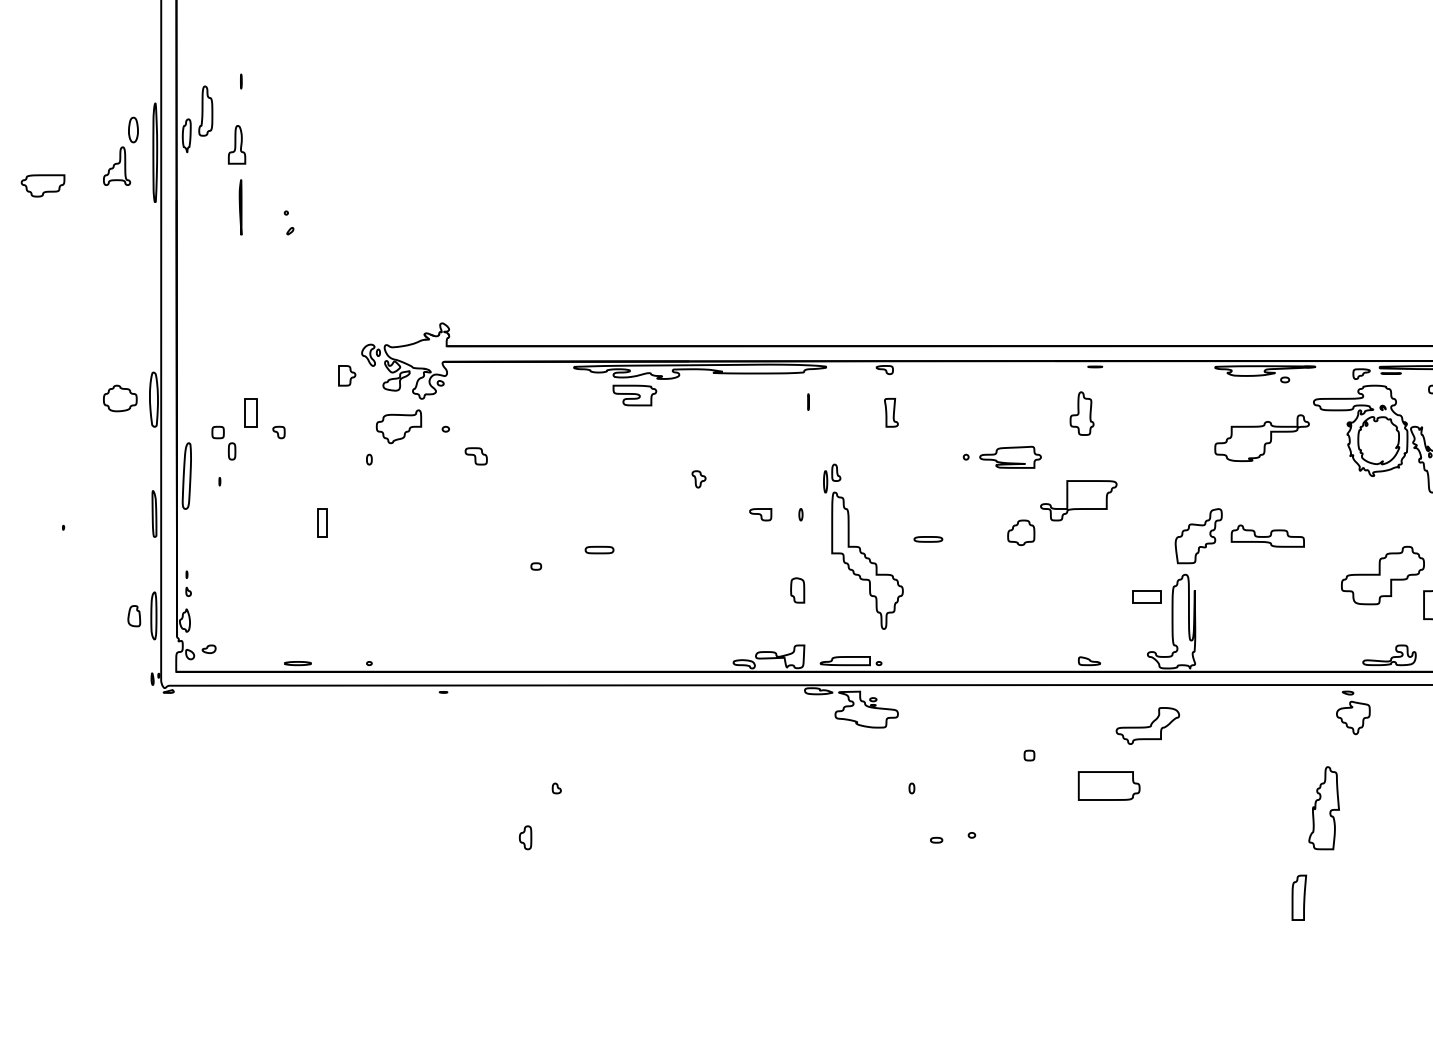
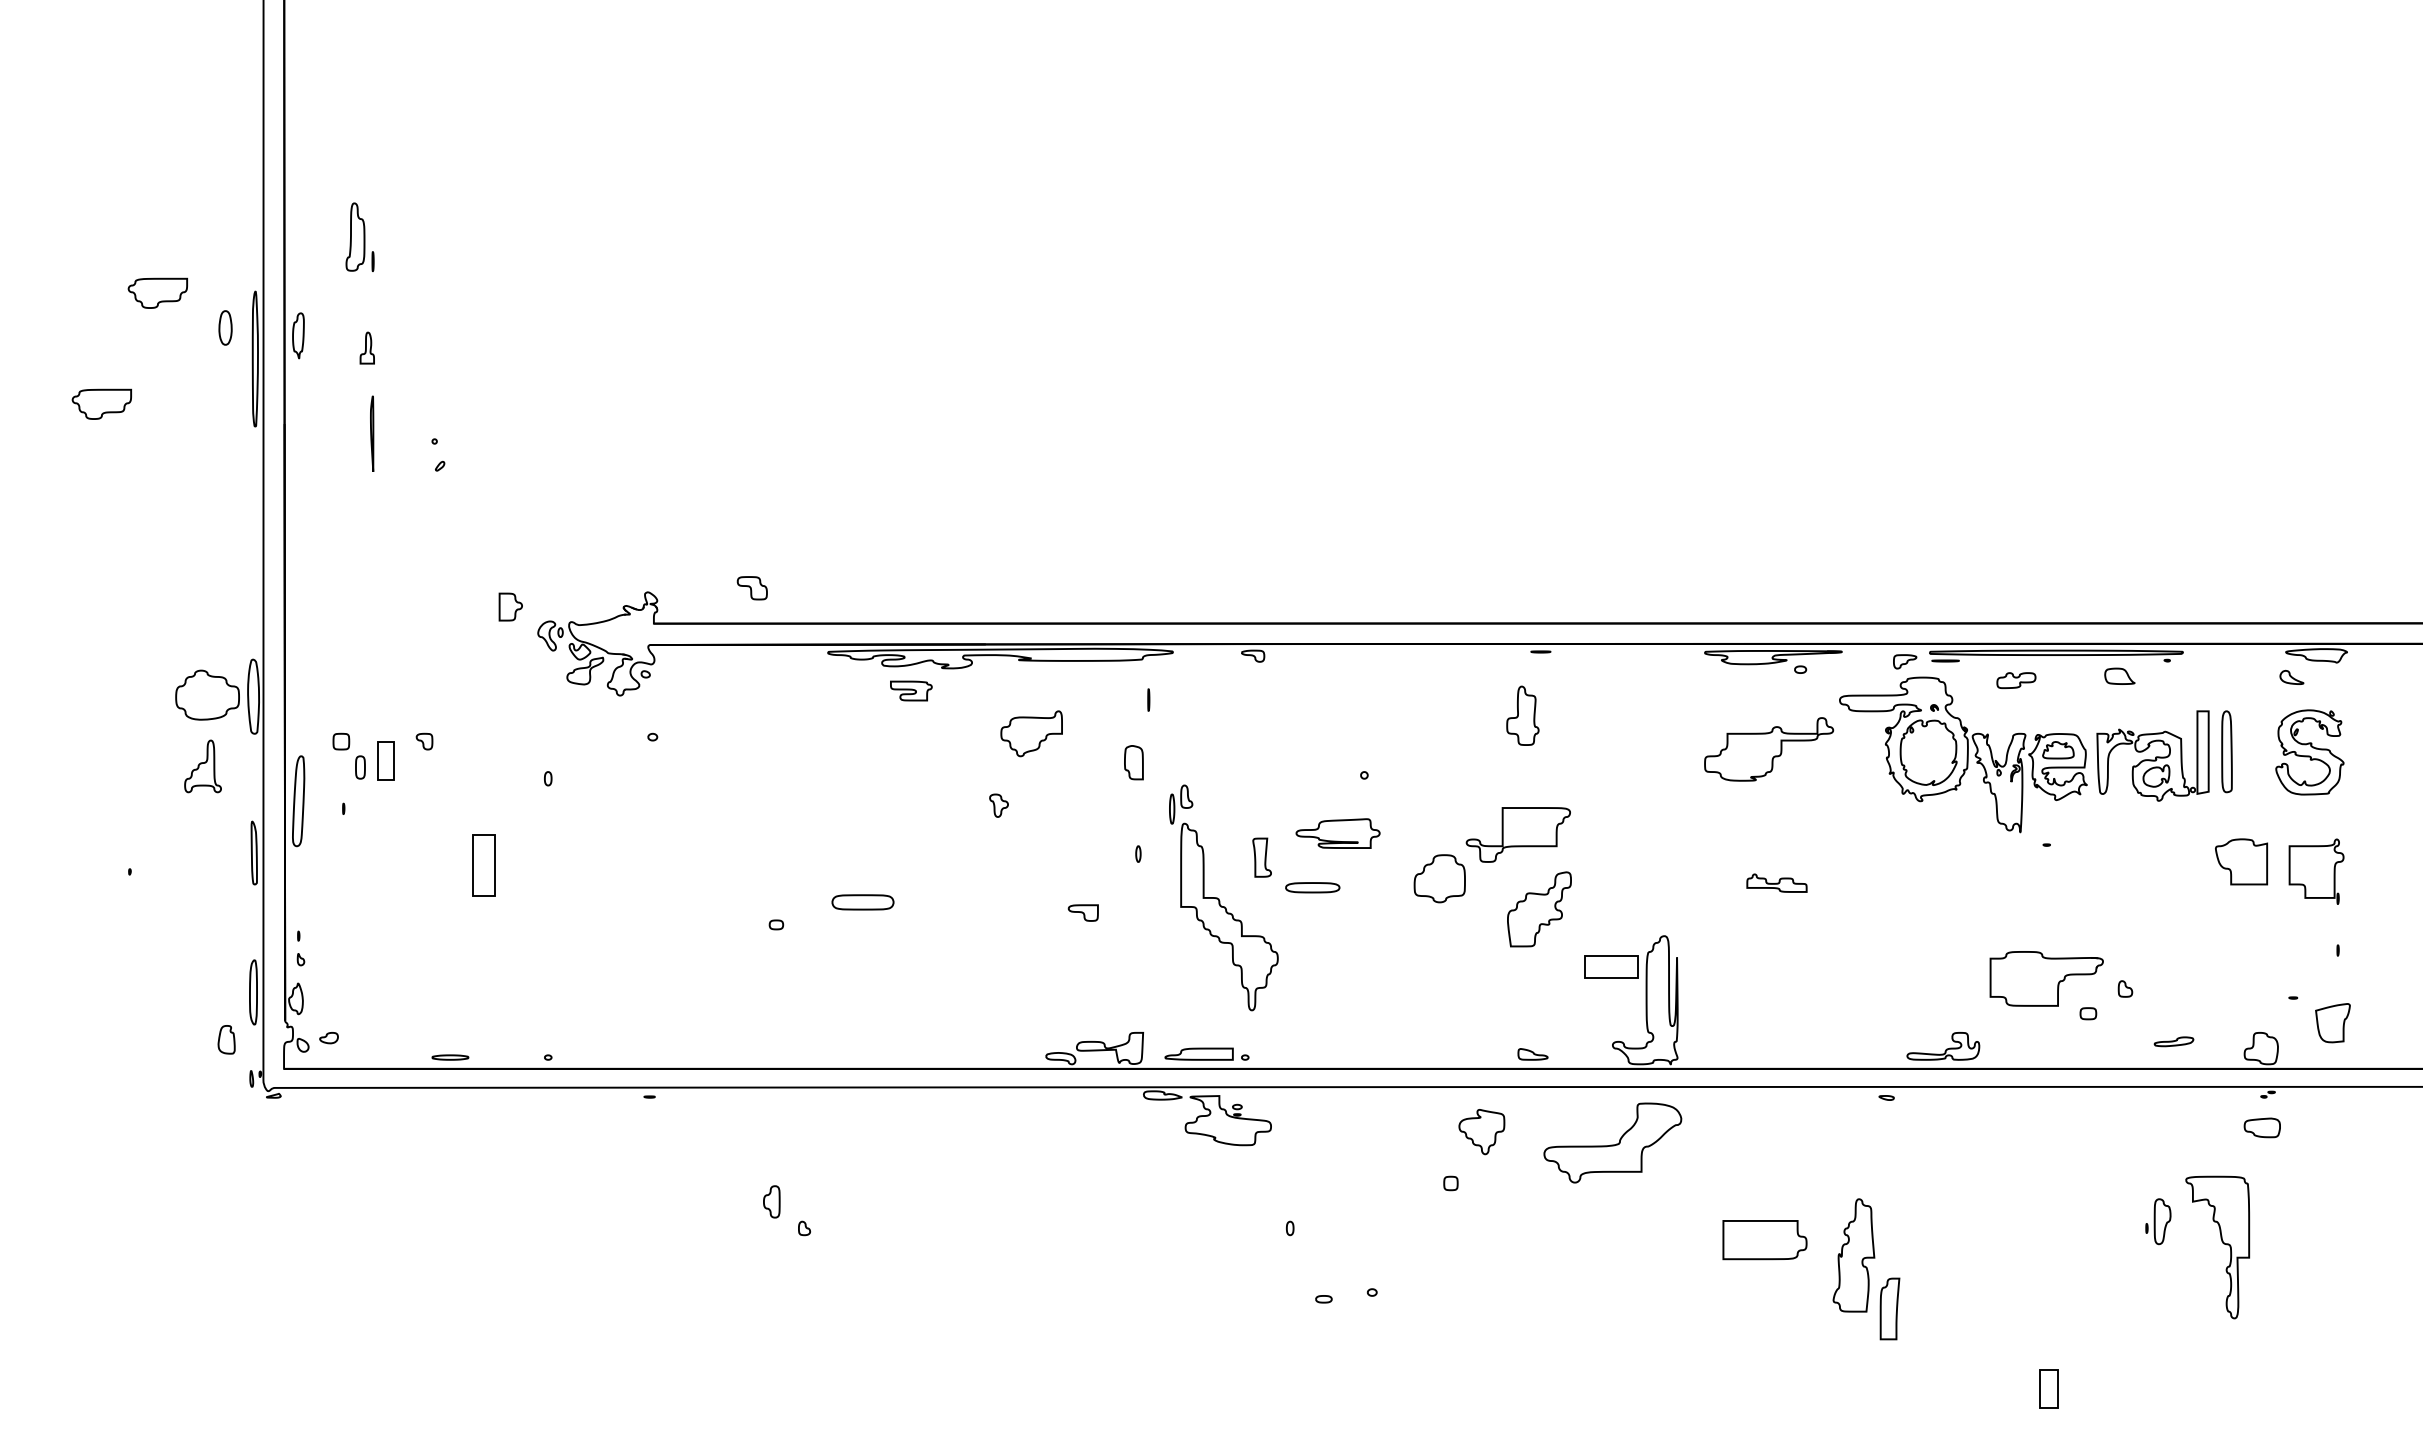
part: (83, 104) -> (157, 292), added
part: (205, 110) -> (355, 236), moved
part: (237, 144) -> (367, 347), size x0.6
part: (116, 166) -> (202, 766), moved
part: (346, 375) -> (510, 606), moved
part: (635, 395) -> (911, 690), size x0.7
part: (120, 398) -> (207, 694), size x1.4
part: (250, 412) -> (385, 760), moved
part: (890, 412) -> (1261, 857), moved
part: (398, 426) -> (1031, 733), moved
part: (475, 456) -> (751, 588), moved
part: (1010, 457) -> (1337, 833), moved
part: (760, 514) -> (1082, 912), moved
part: (322, 522) -> (483, 864), size x1.6
part: (1021, 532) -> (1439, 878), size x1.4
part: (1267, 535) -> (1776, 882), size x0.6
part: (1198, 536) -> (1539, 909), moved
part: (928, 539) -> (1312, 887), size x1.4
part: (599, 550) -> (862, 902), size x1.6
part: (1383, 575) -> (1934, 937), removed
part: (797, 590) -> (1133, 762), moved
part: (1146, 596) -> (1611, 966), size x1.4
part: (134, 615) -> (226, 1039), moved
part: (1353, 718) -> (1481, 1132), moved
part: (1147, 725) -> (1612, 1142), size x1.6
part: (1108, 786) -> (1764, 1240), moved
part: (525, 837) -> (771, 1201), moved
part: (1298, 897) -> (1889, 1308), moved

